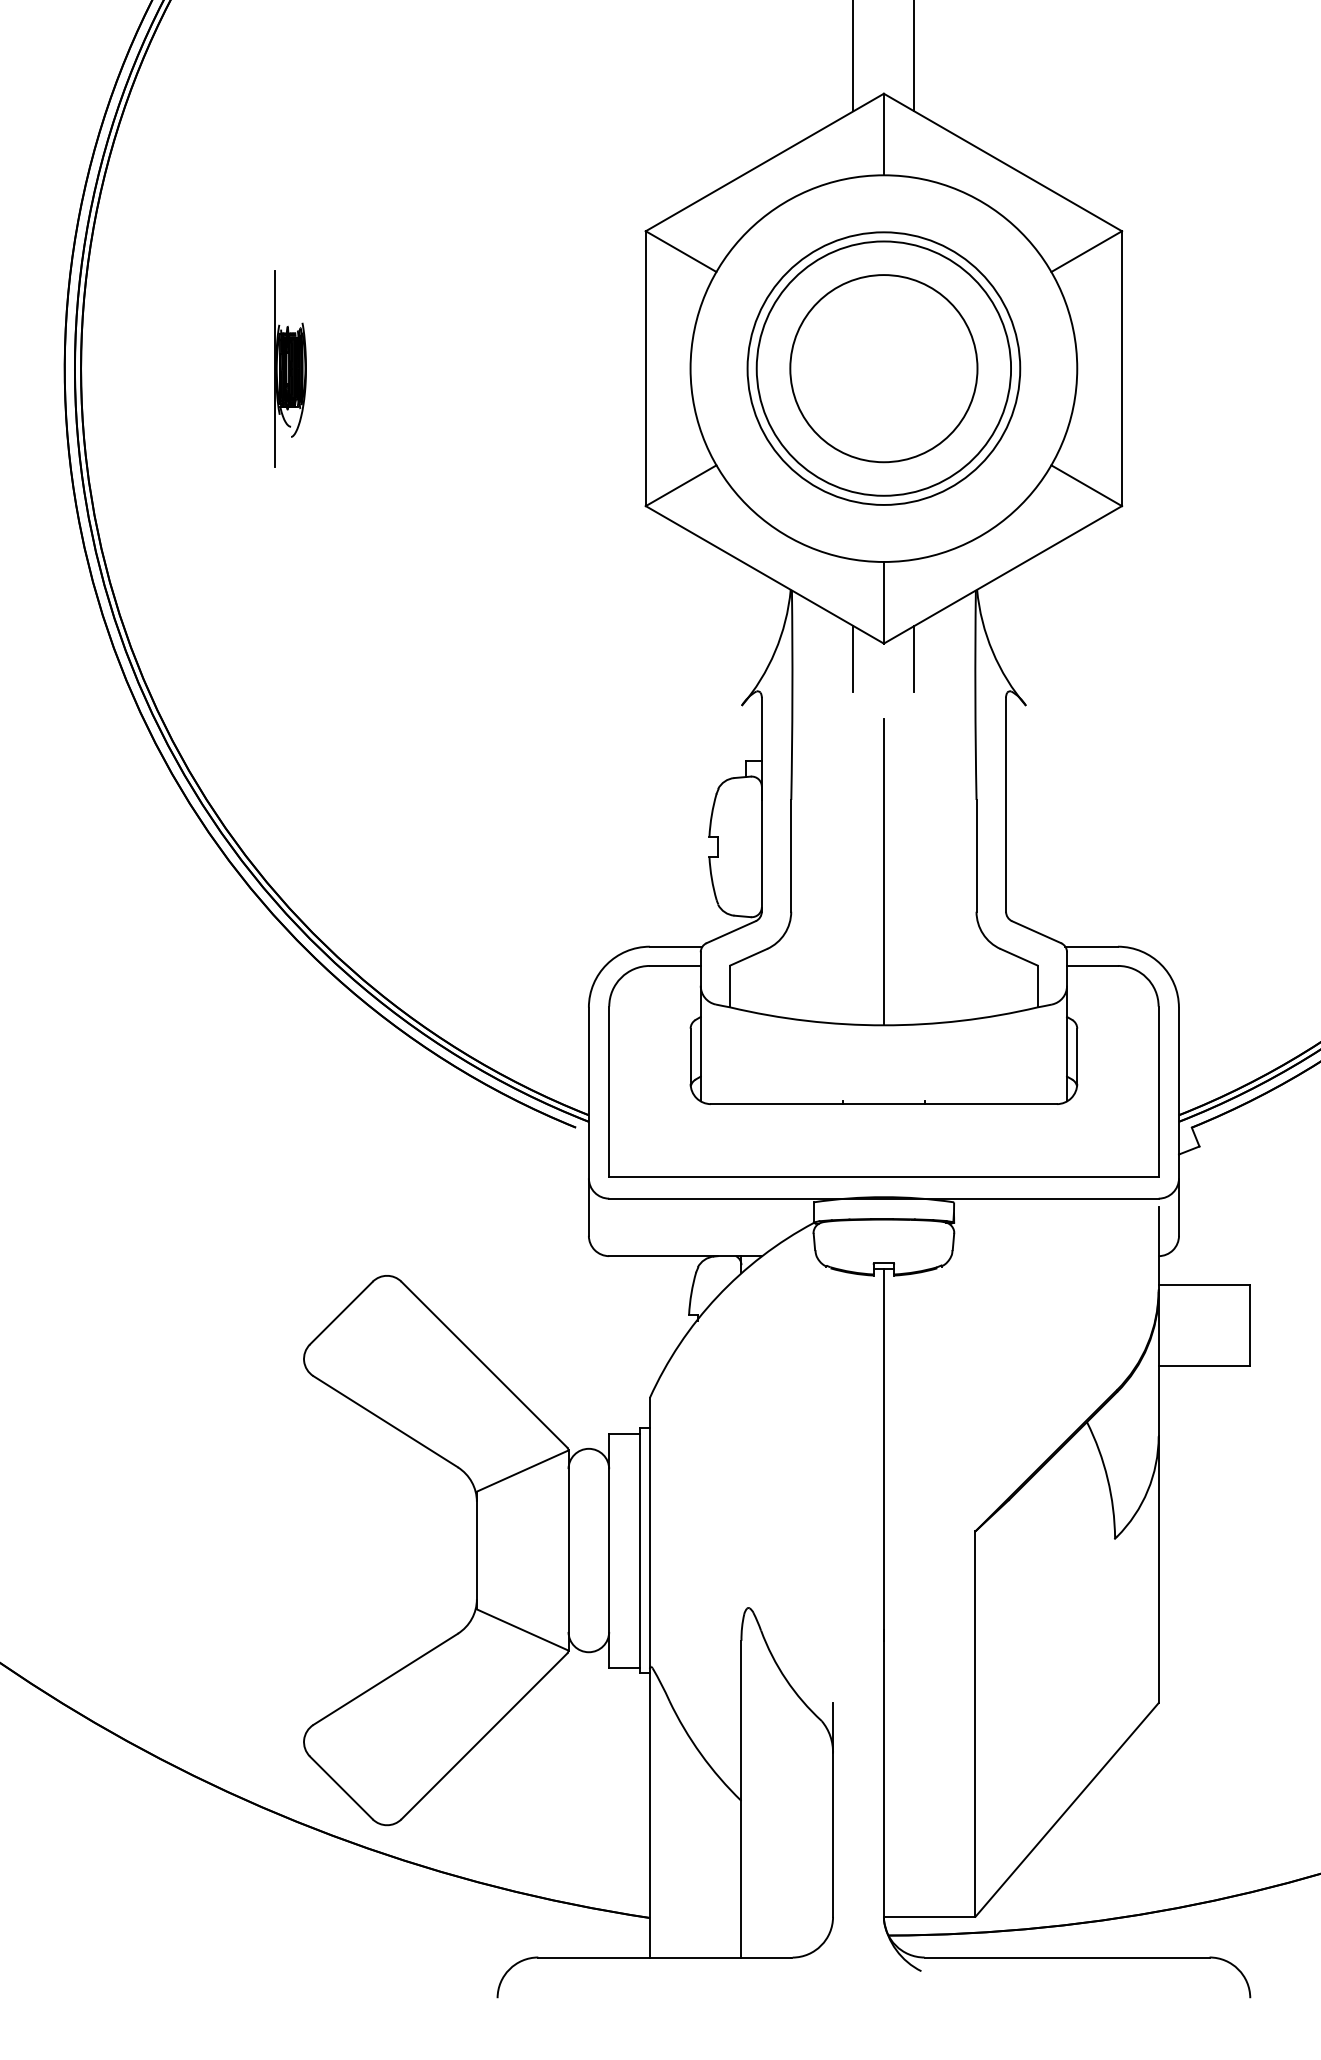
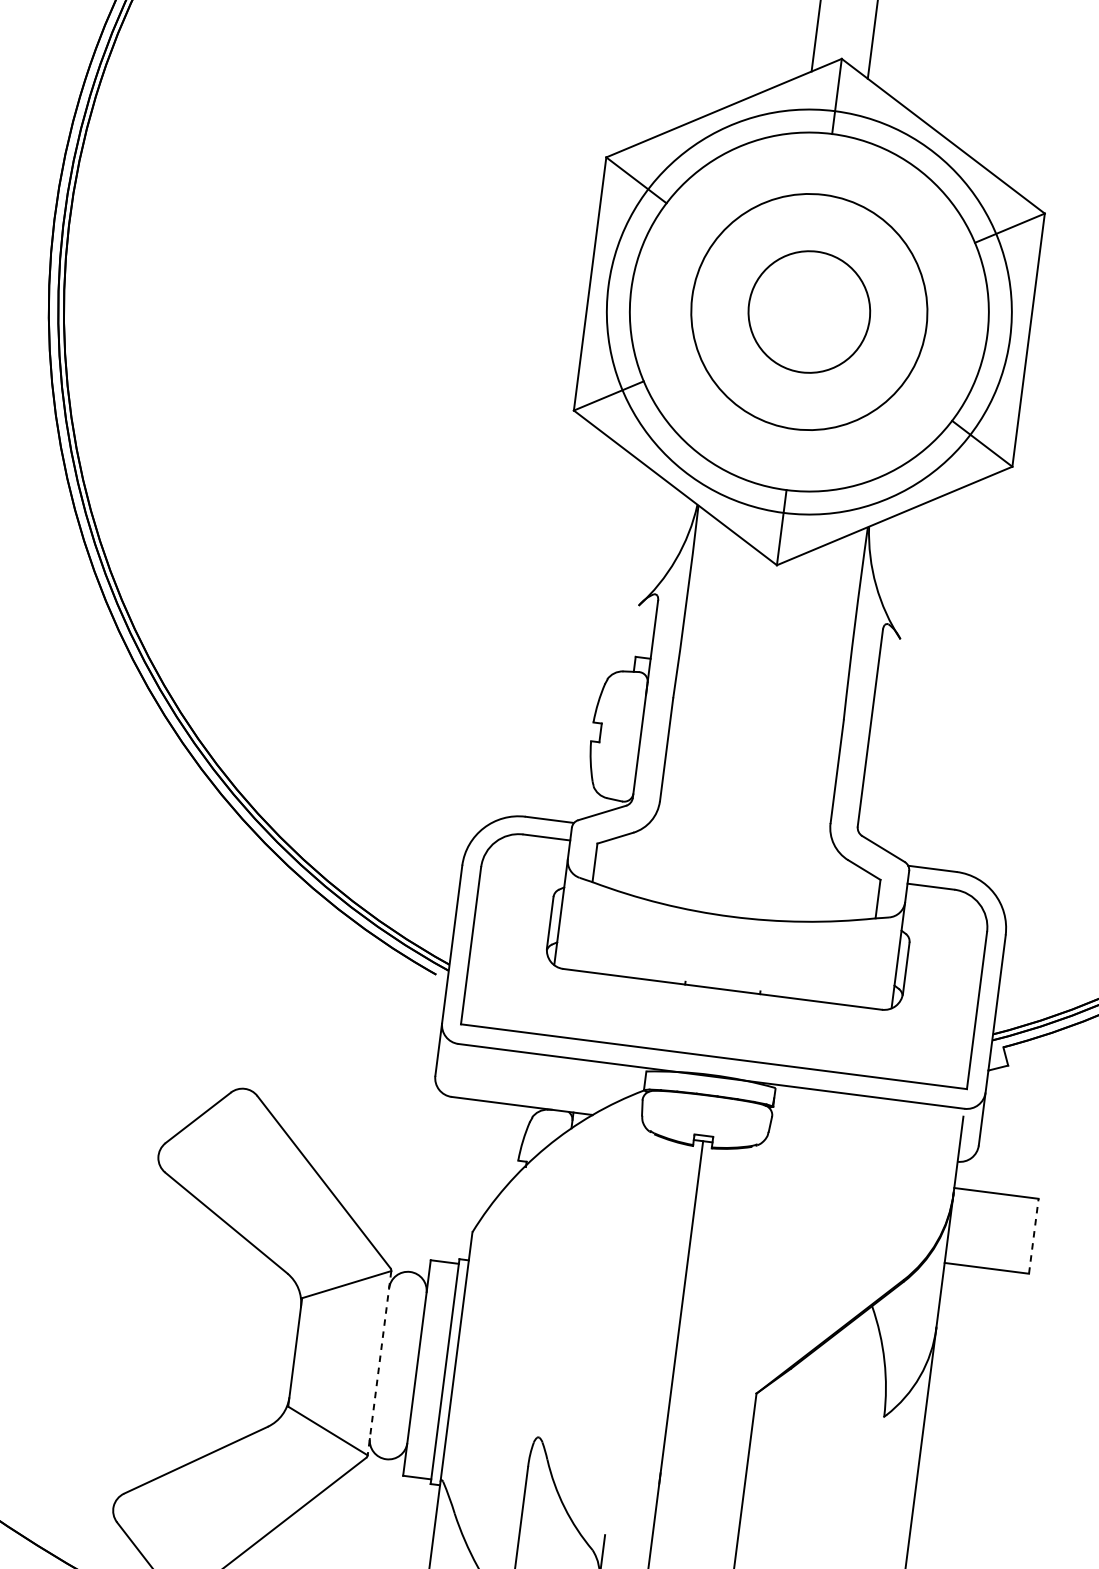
part: (290, 368) -> (262, 241), removed
circle: (883, 368) -> (809, 311), size x0.7
circle: (883, 368) -> (809, 311), size x1.6
line: (853, 658) -> (747, 575), removed
line: (914, 658) -> (803, 582), removed
line: (883, 872) -> (749, 775), removed
line: (1250, 1325) -> (1034, 1236), solid -> dashed
line: (568, 1551) -> (379, 1364), solid -> dashed

